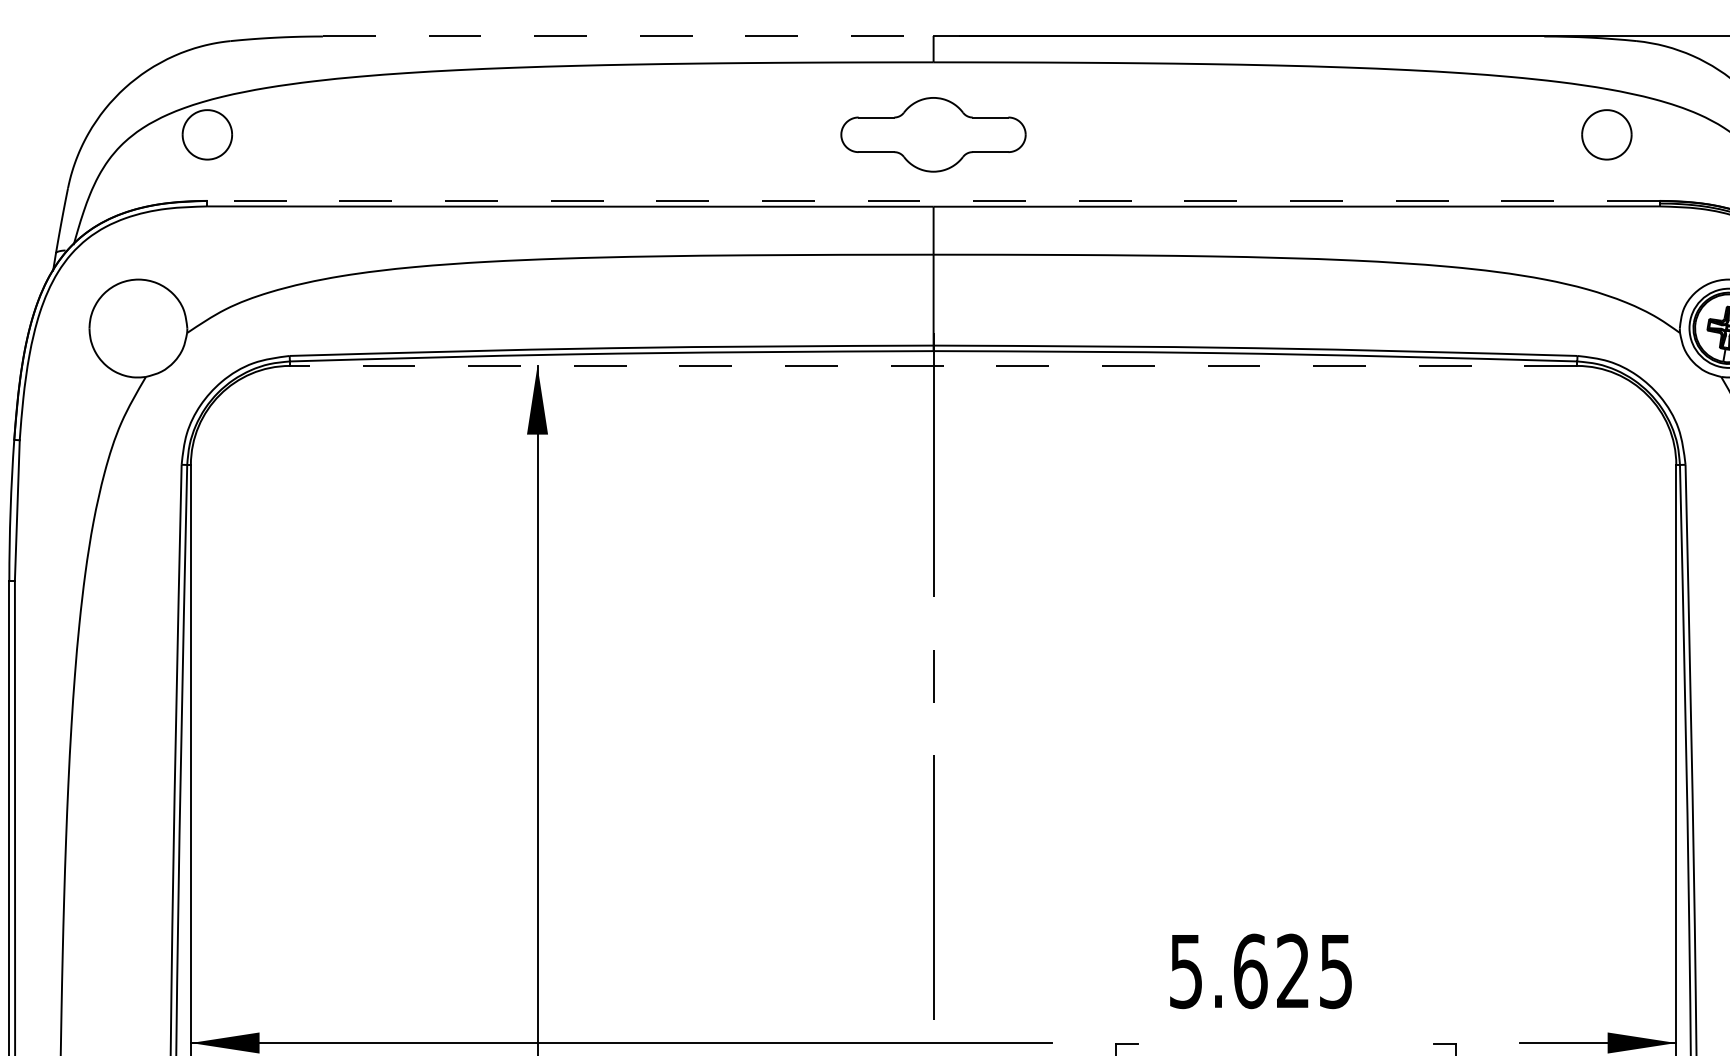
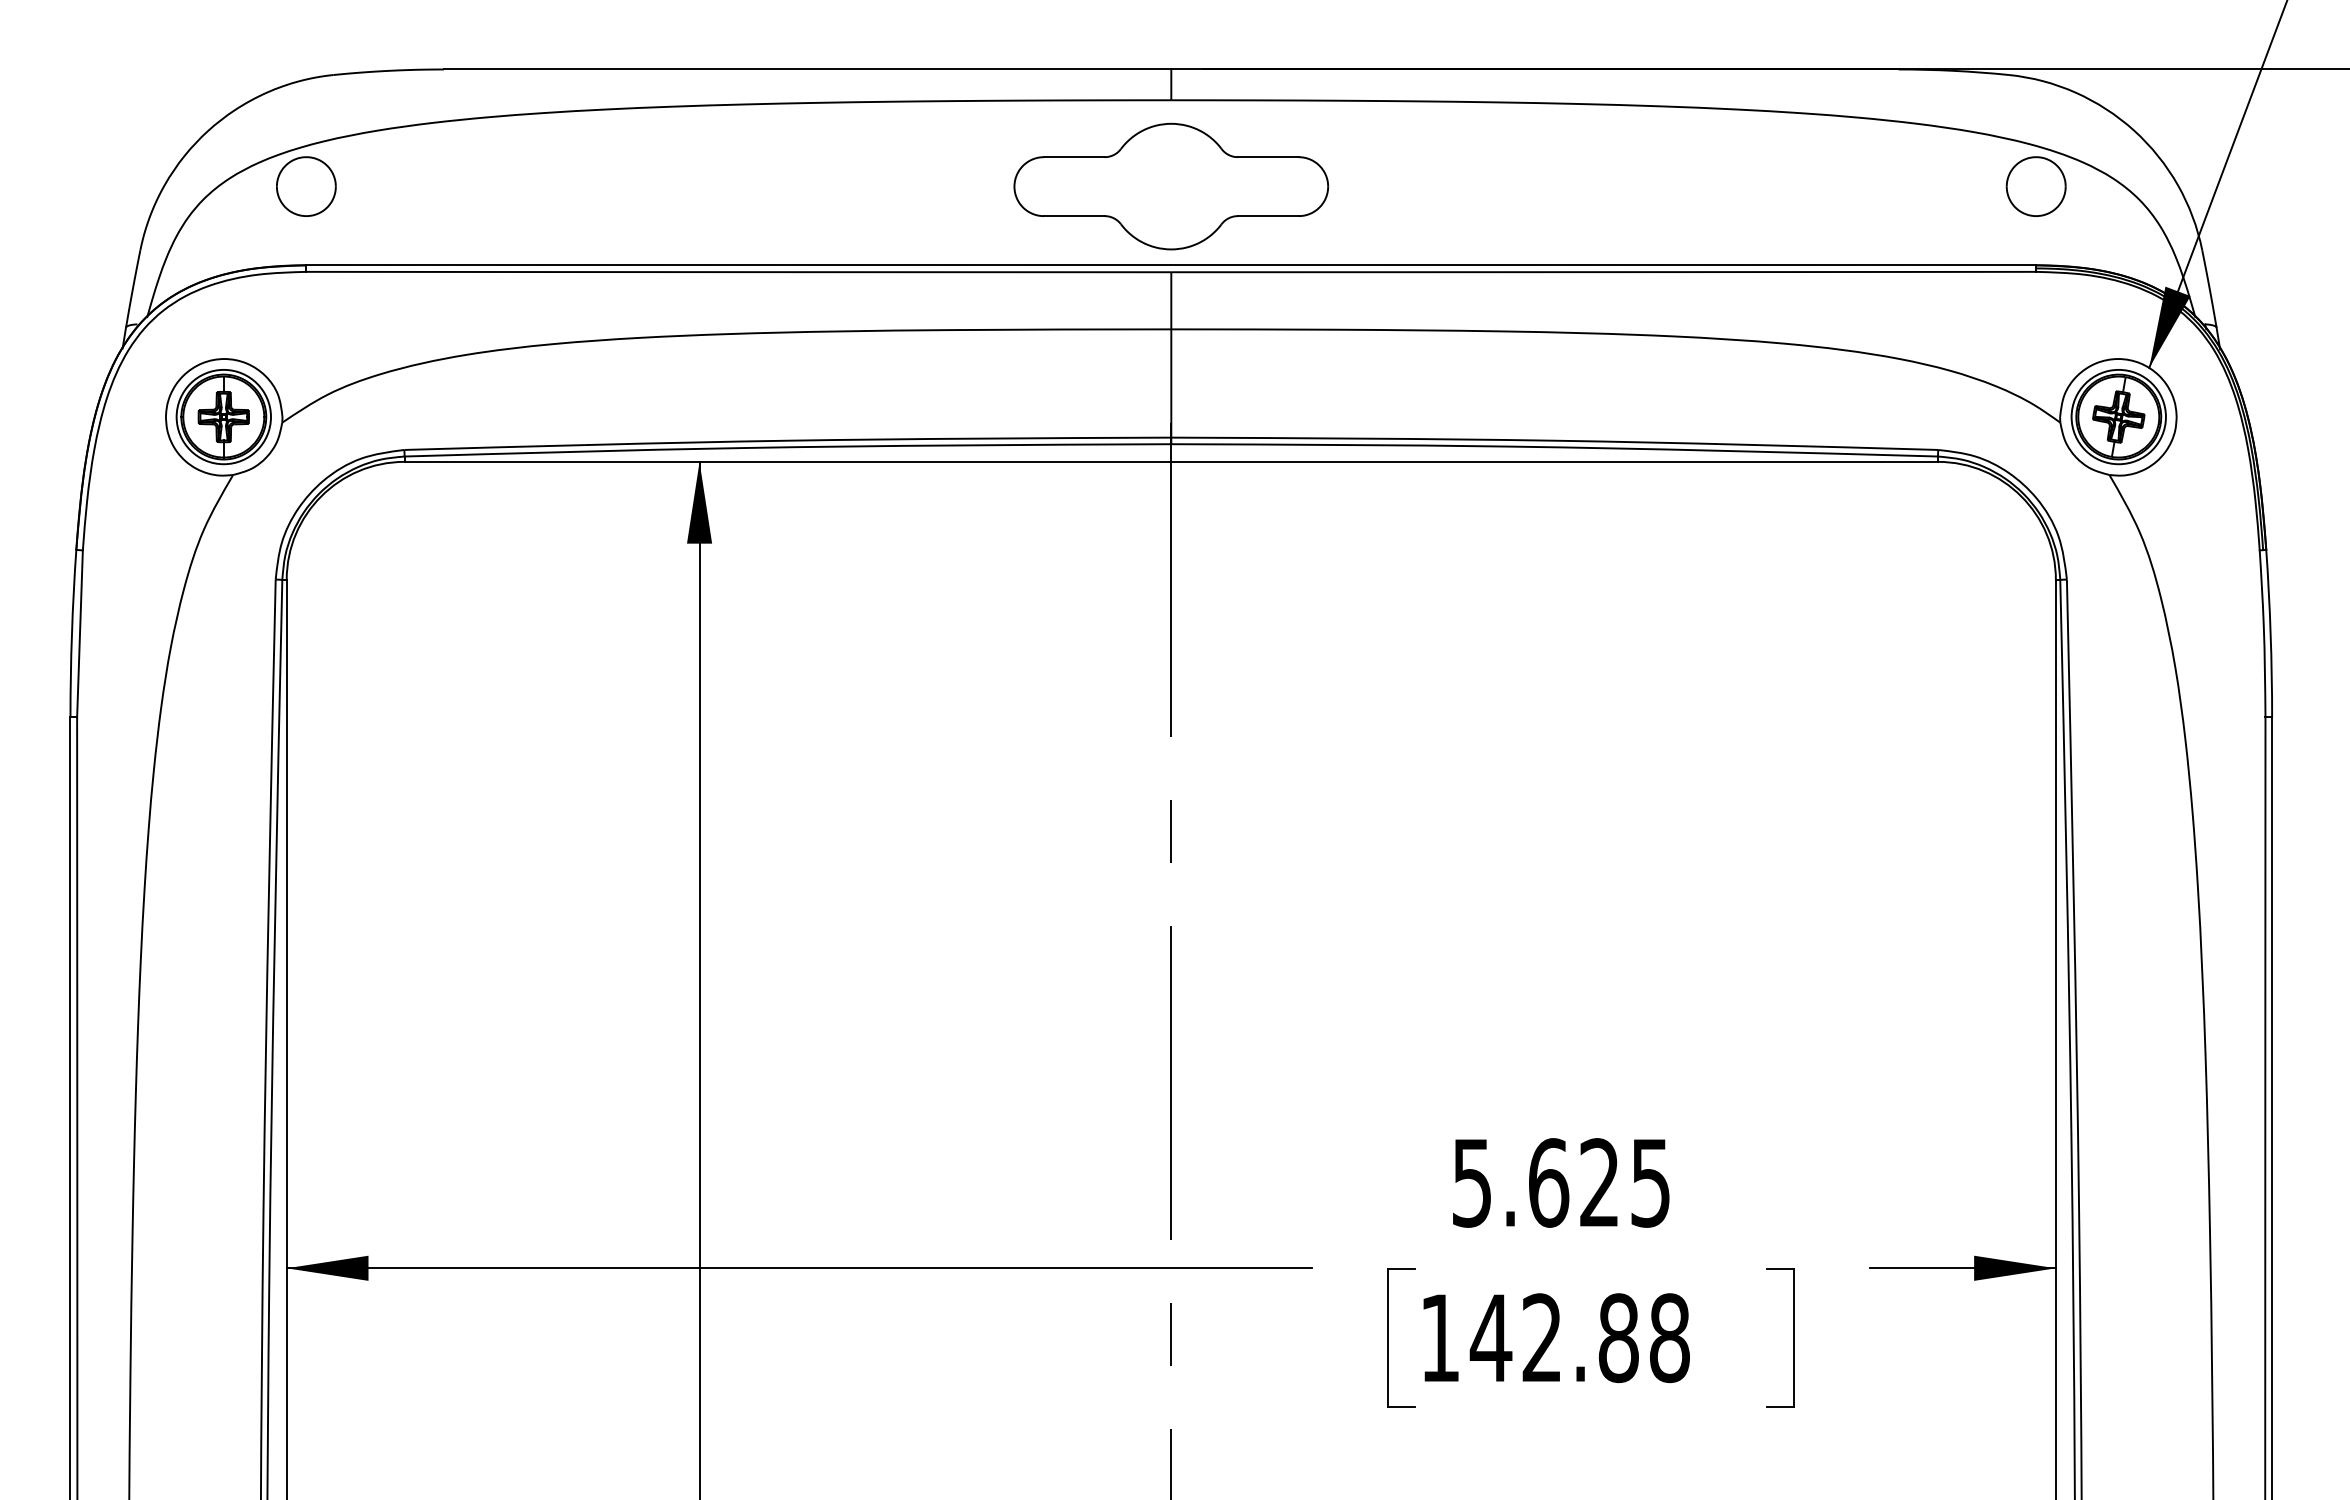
line: (628, 36) -> (807, 69), dashed -> solid
part: (932, 134) -> (1170, 186), size x1.43
part: (1606, 134) -> (2035, 186), moved
line: (933, 201) -> (1171, 265), dashed -> solid
part: (137, 328) -> (223, 417), added
line: (933, 365) -> (1171, 461), dashed -> solid

